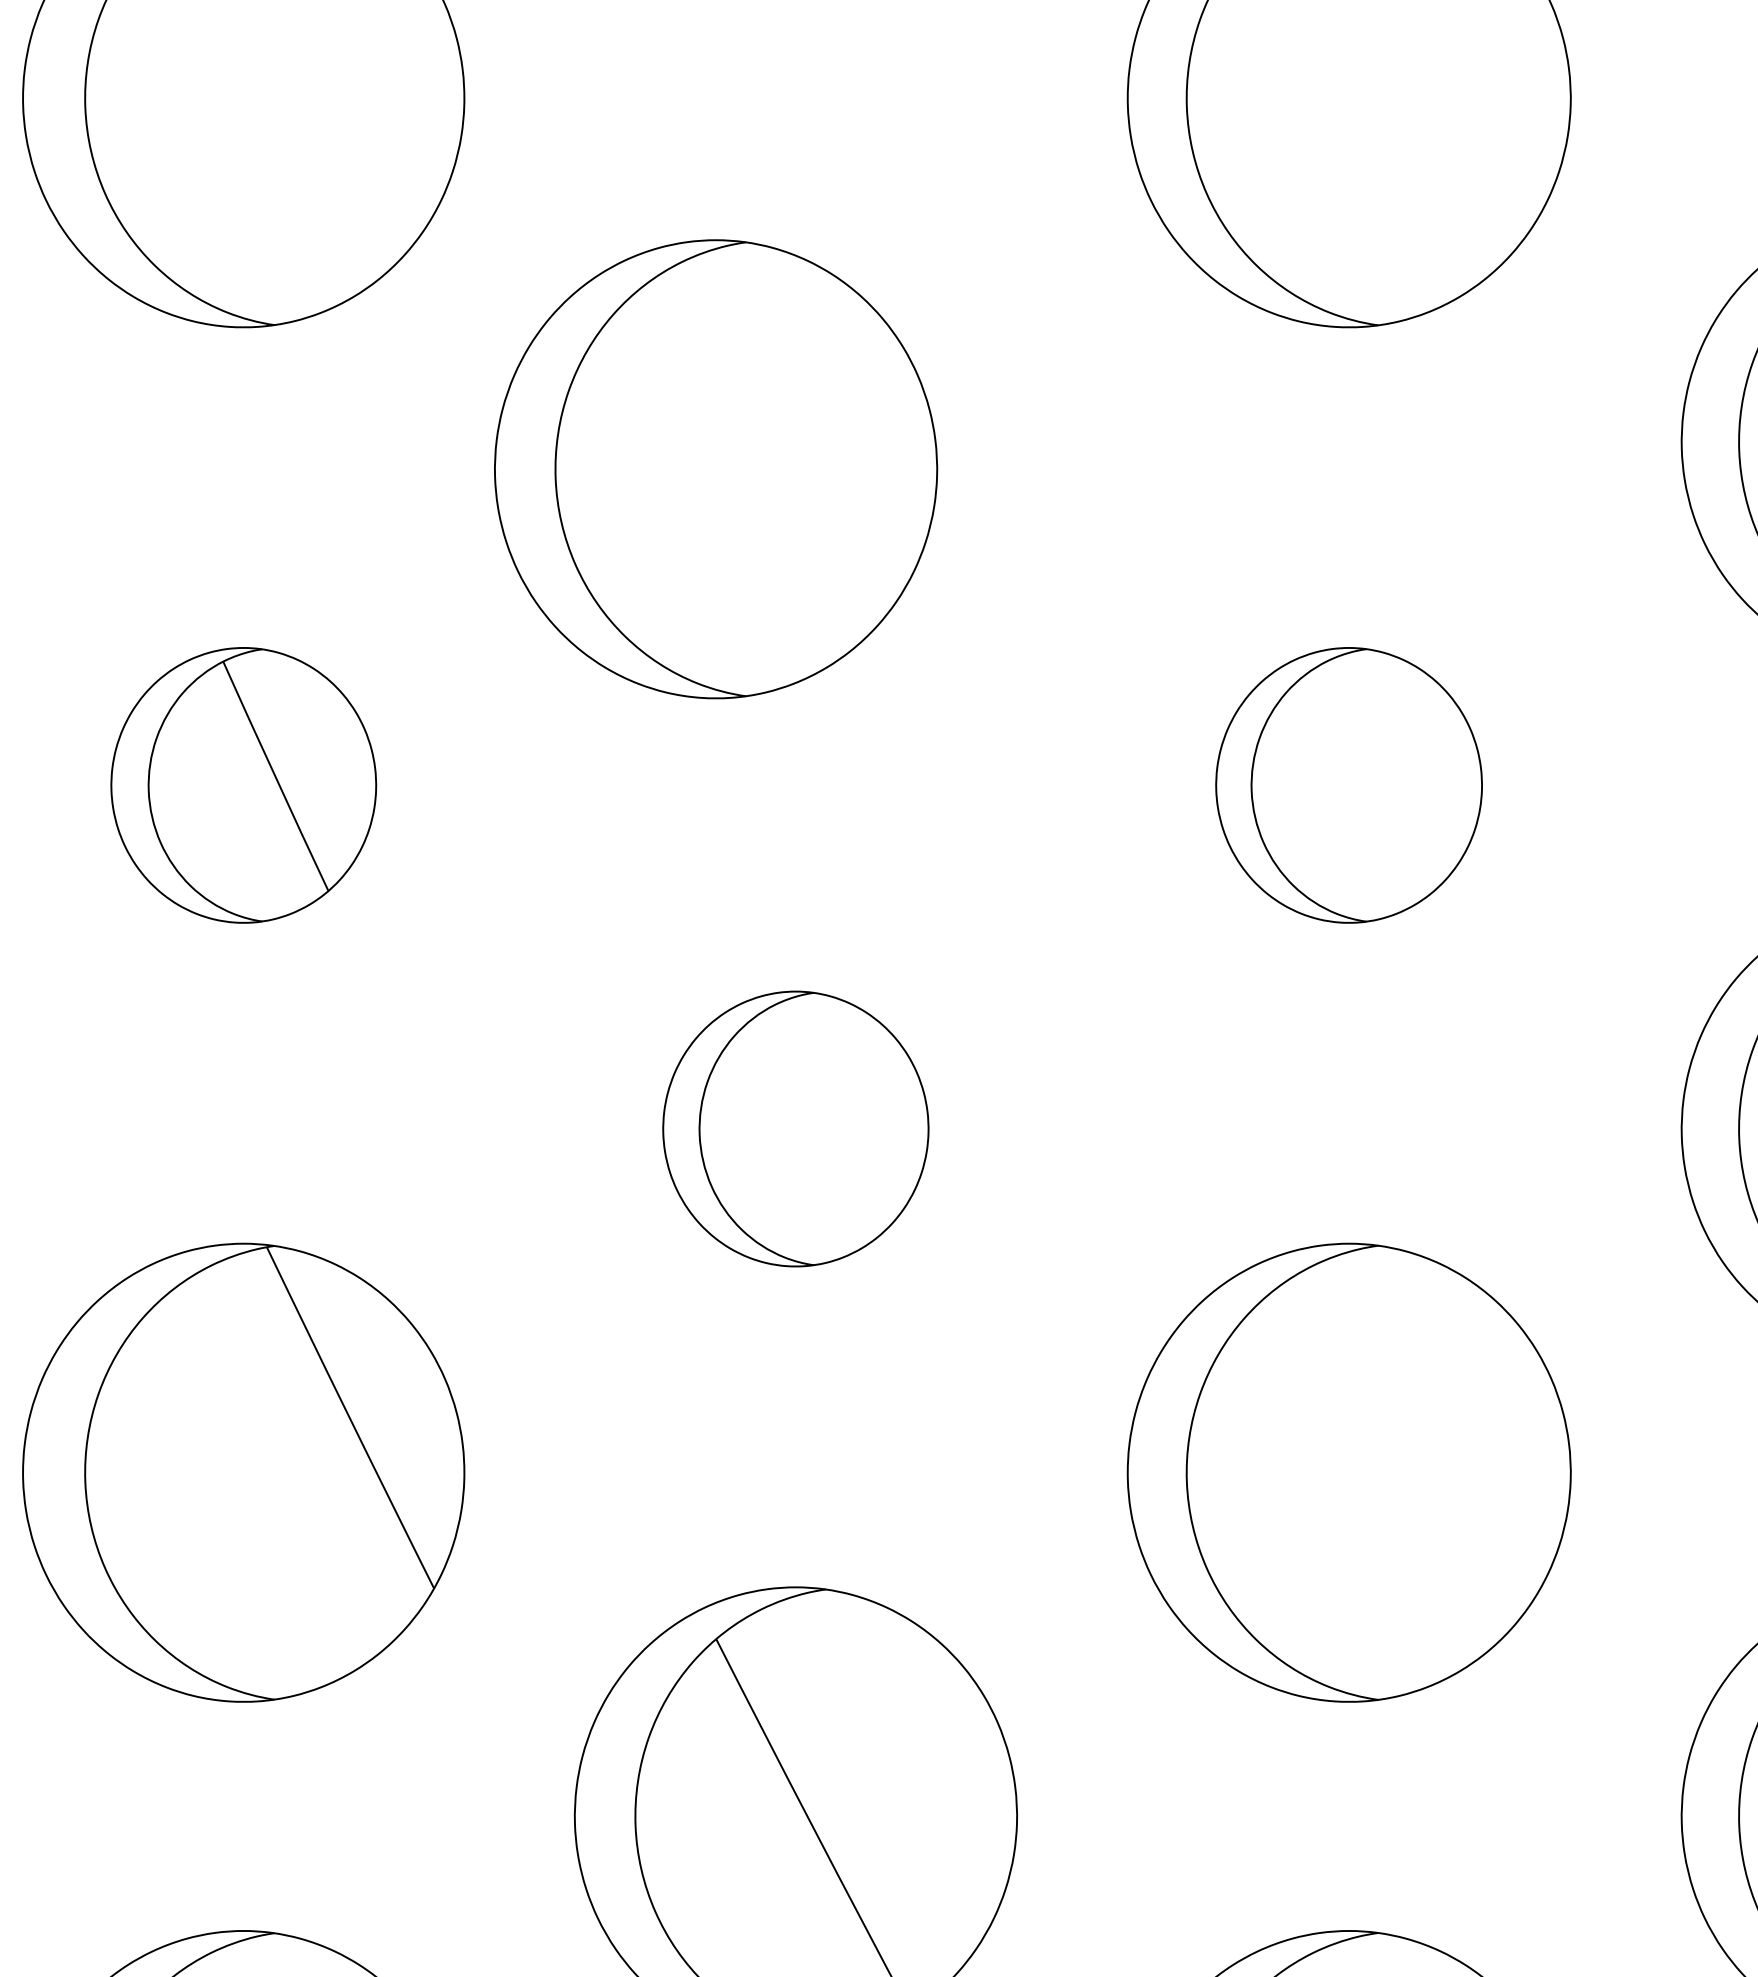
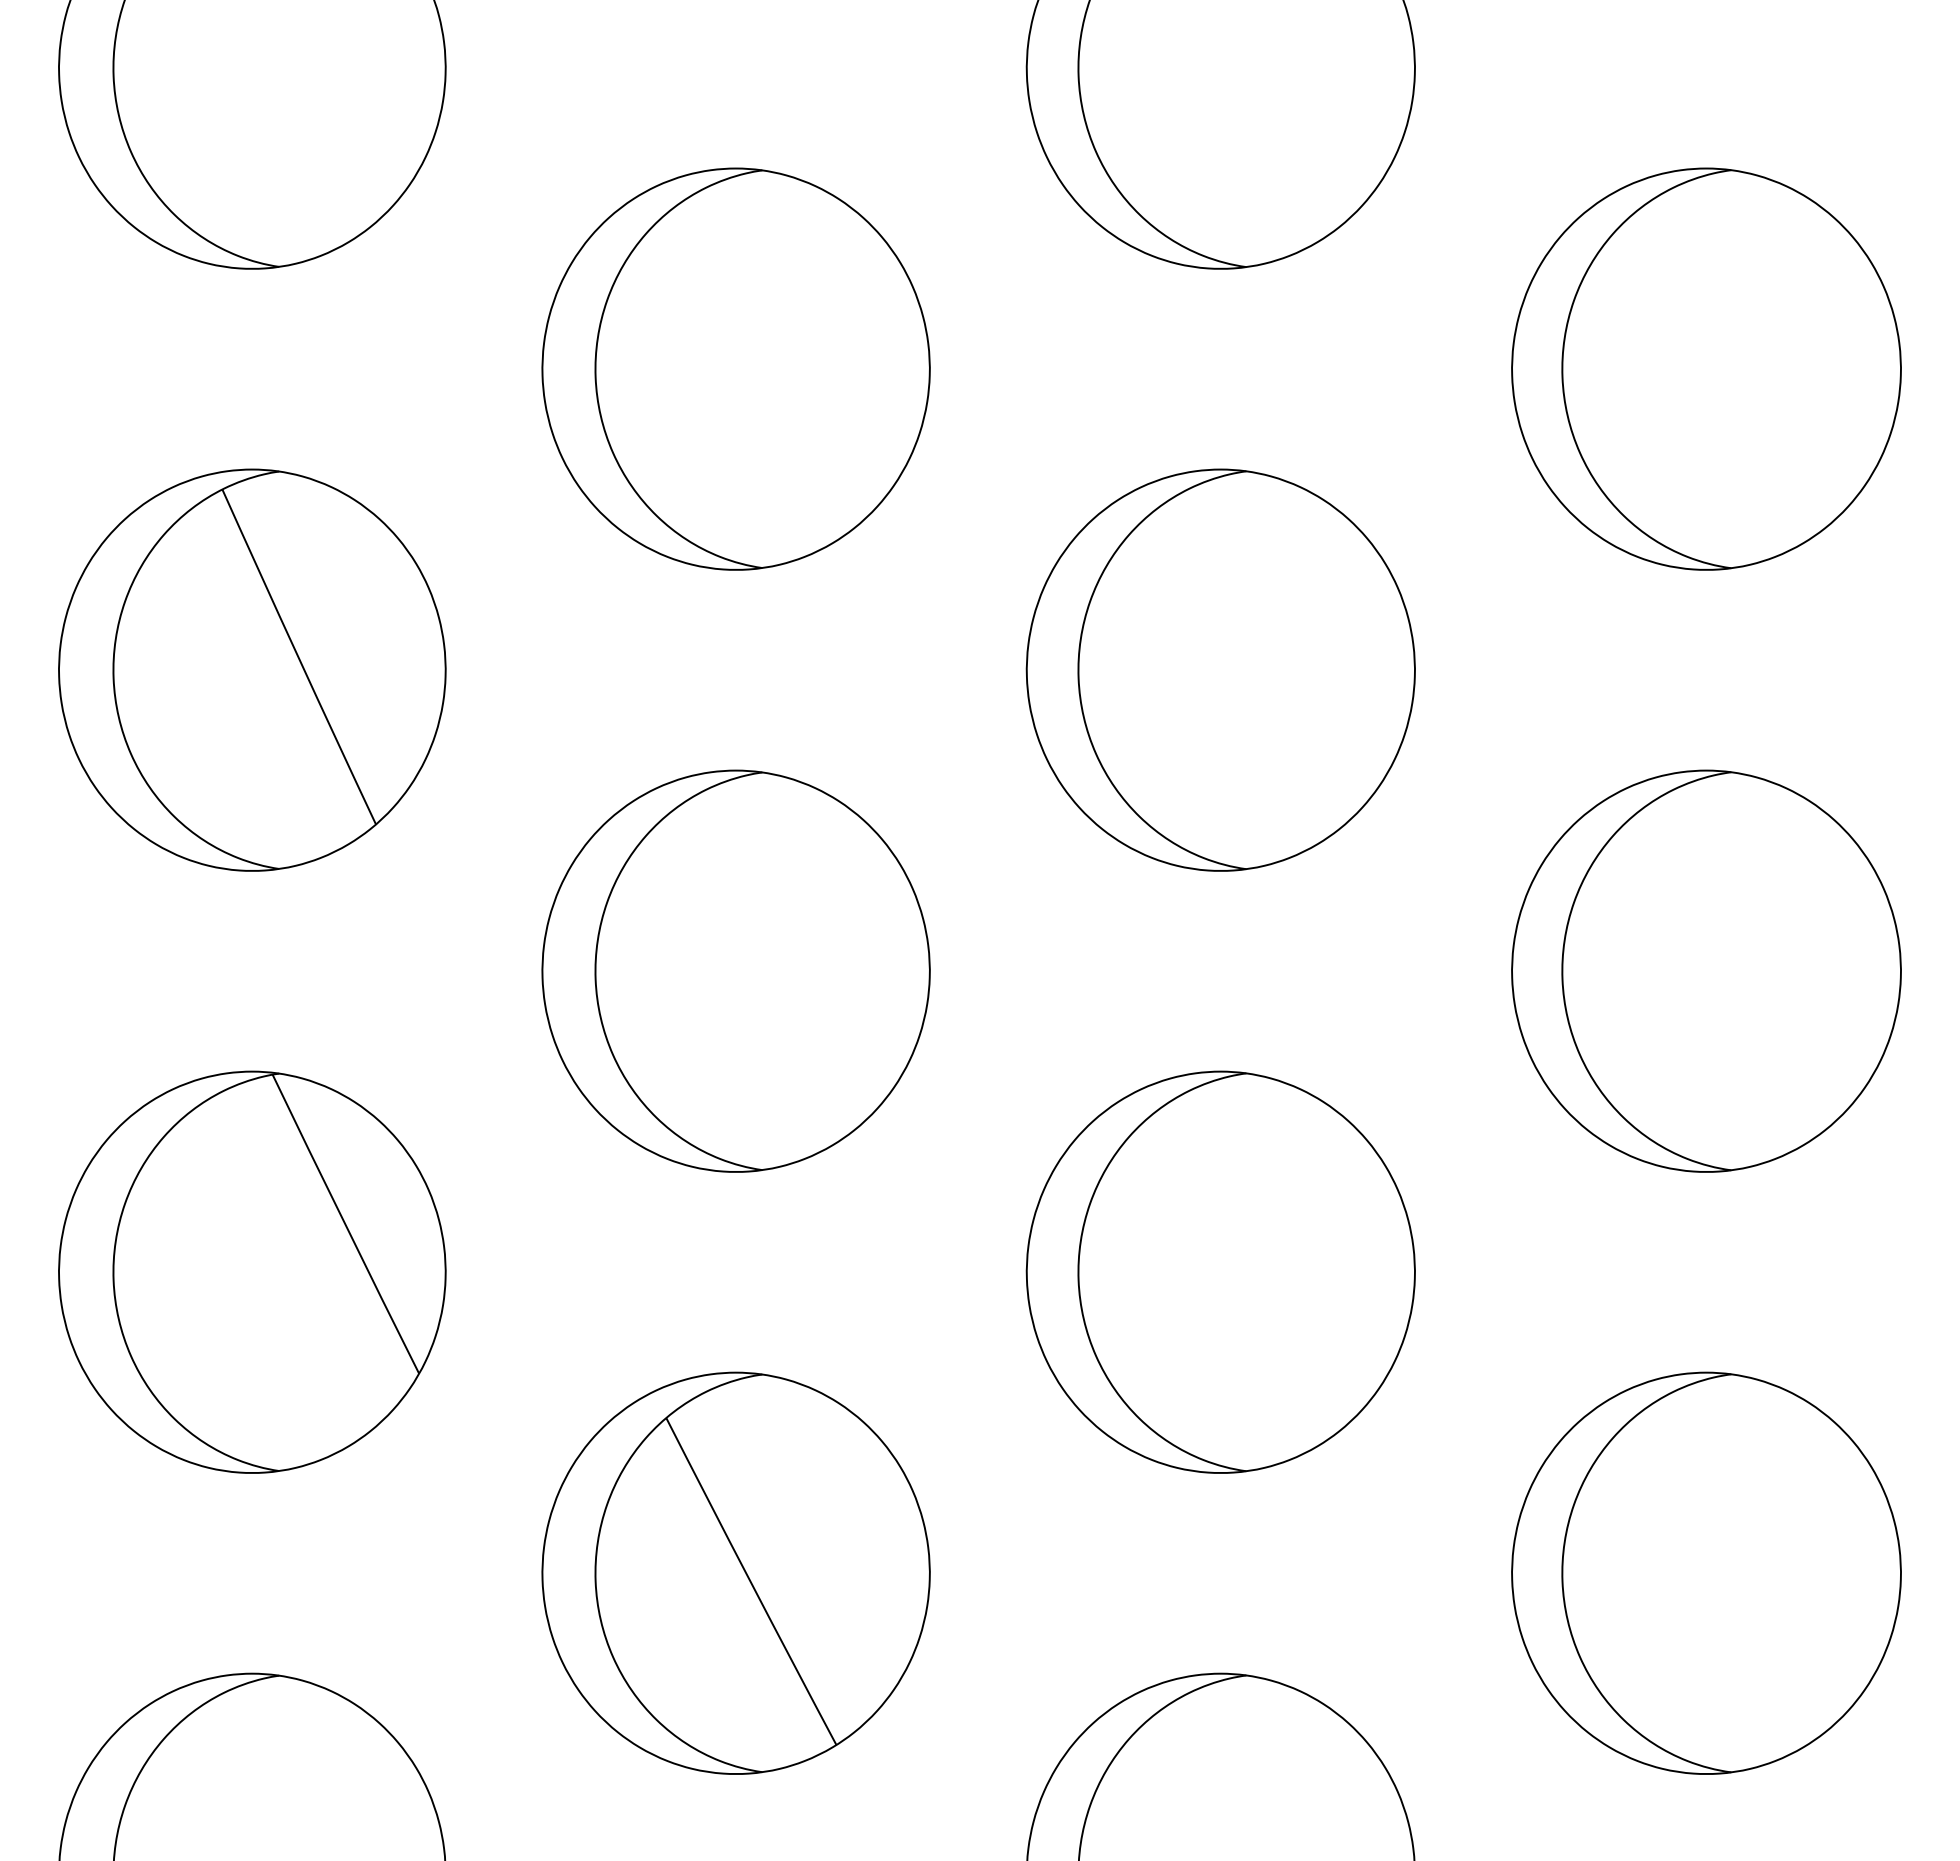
part: (715, 468) -> (735, 368), moved
part: (243, 784) -> (252, 669), size x1.67
part: (1348, 784) -> (1220, 669), size x1.67
part: (795, 1128) -> (735, 970), size x1.67

